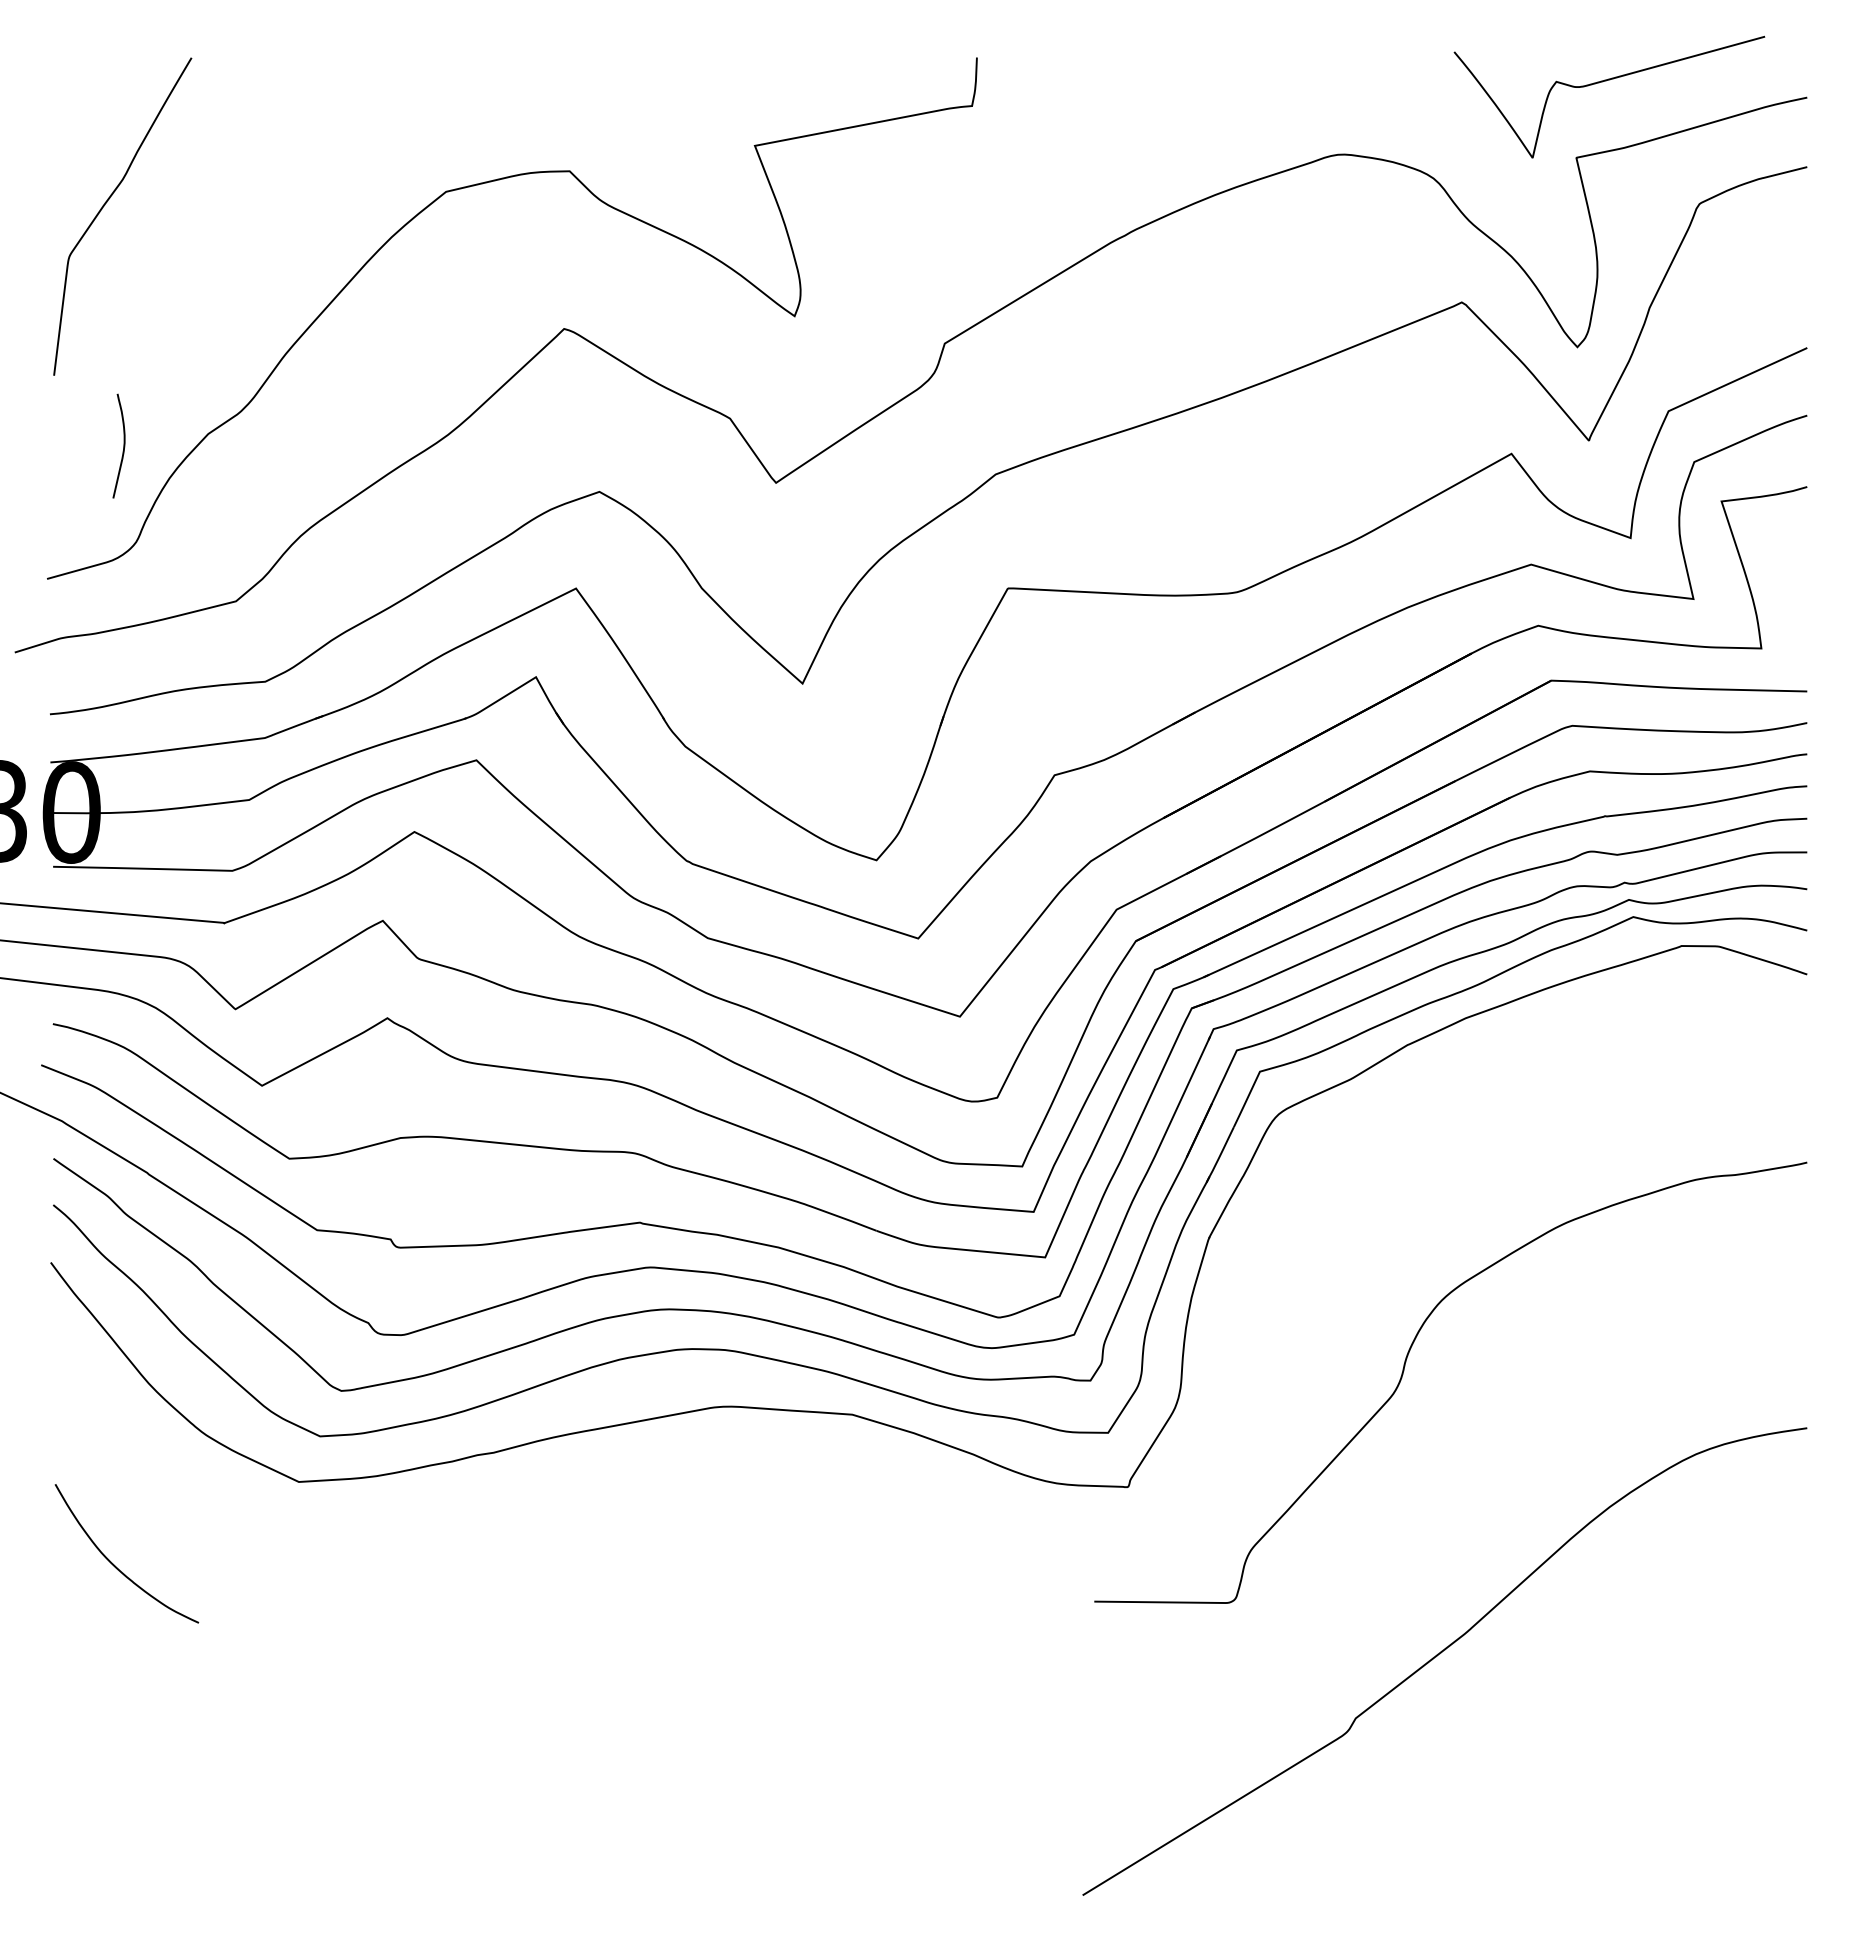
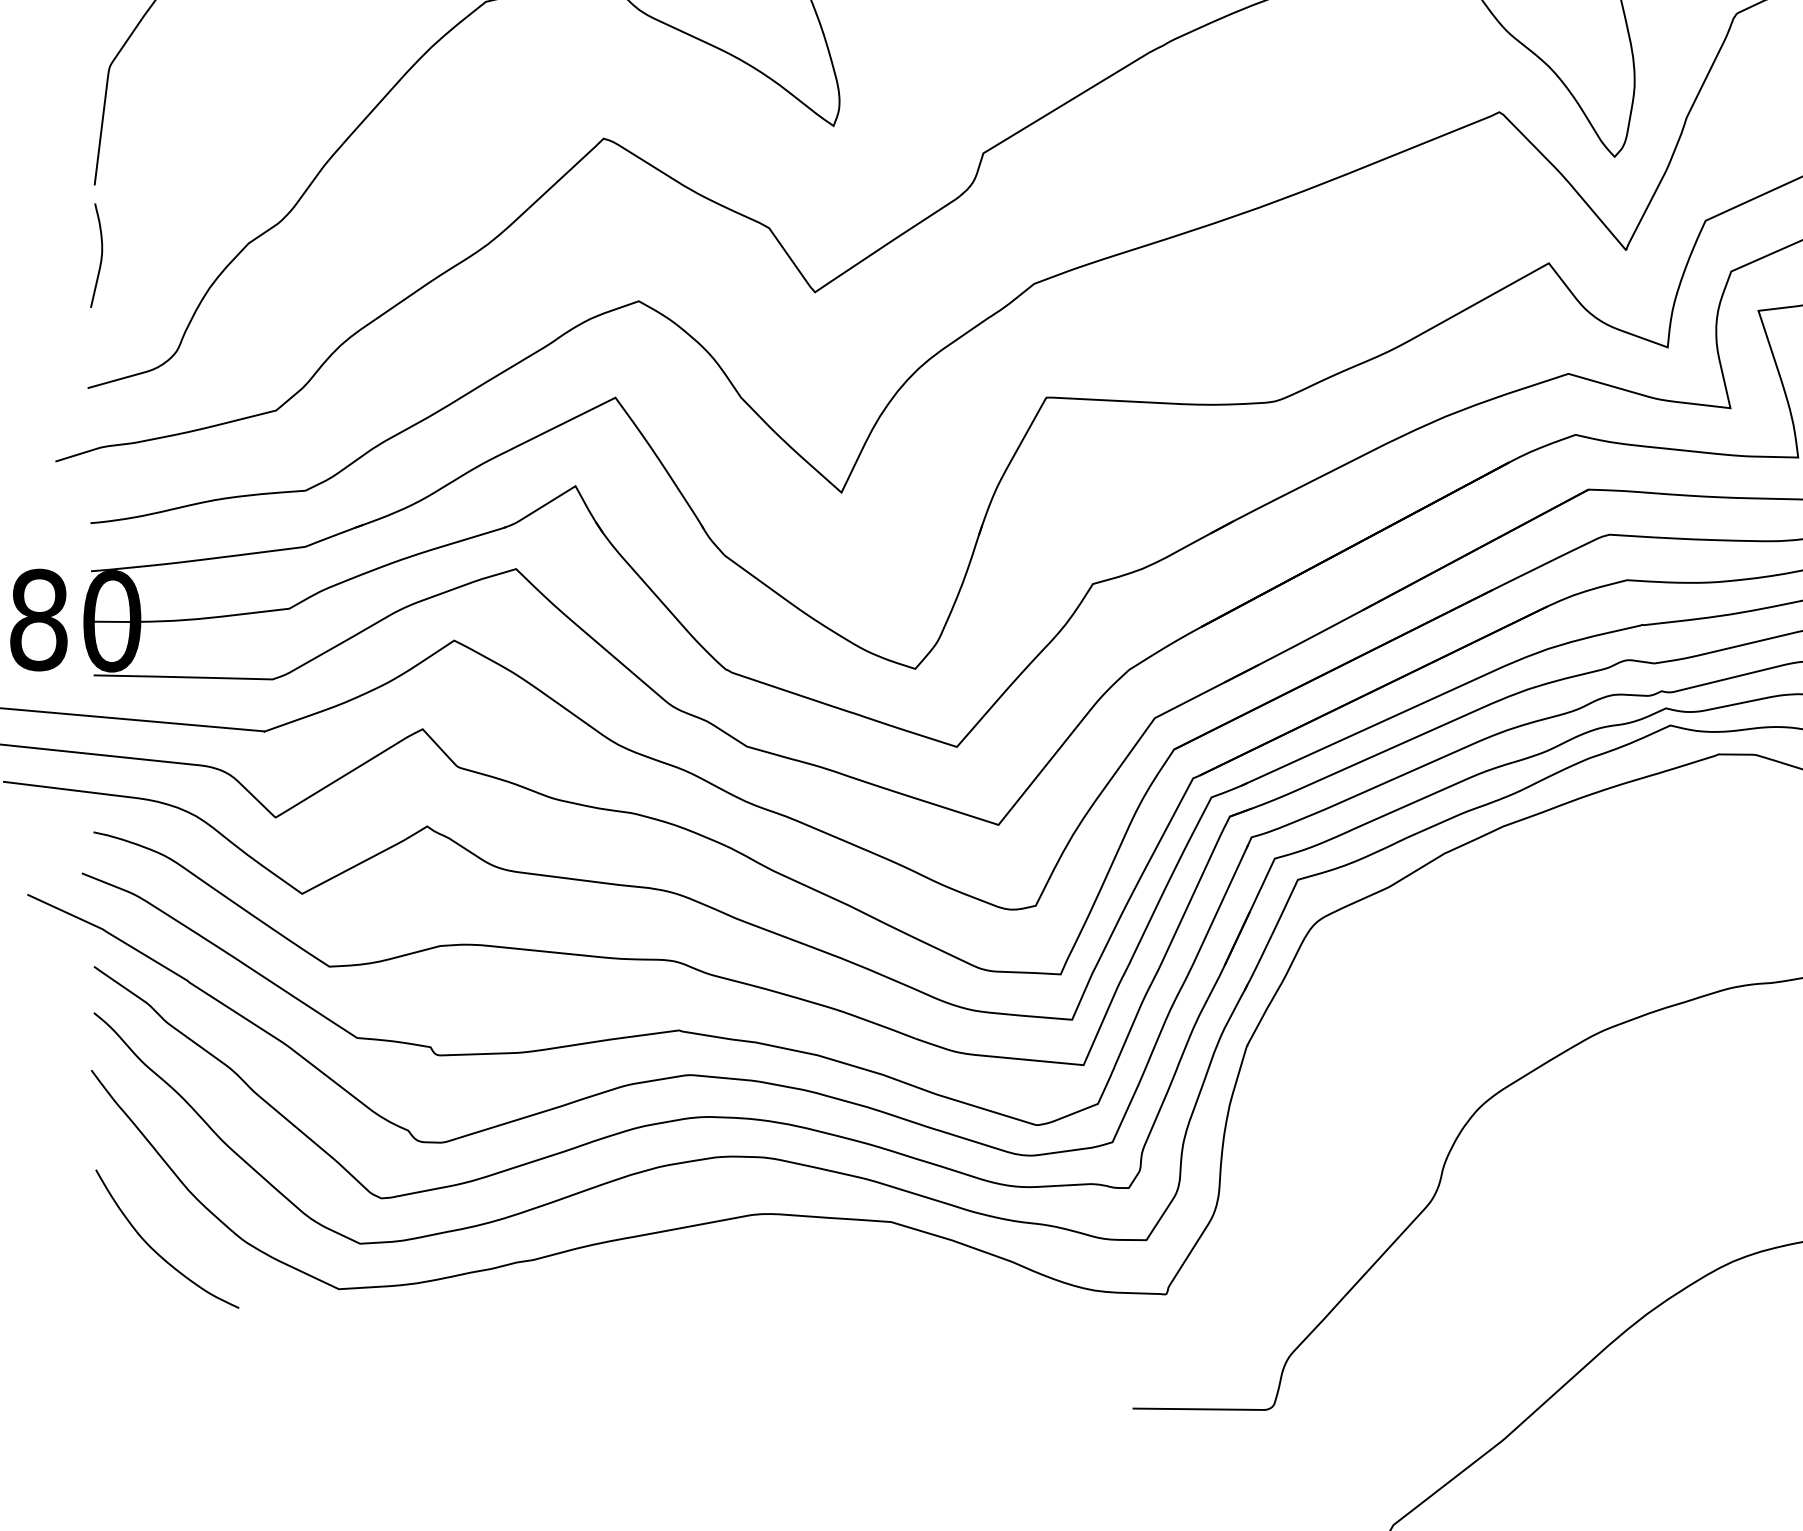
curve: (123, 445) -> (101, 255), moved
curve: (114, 1564) -> (154, 1249), moved

